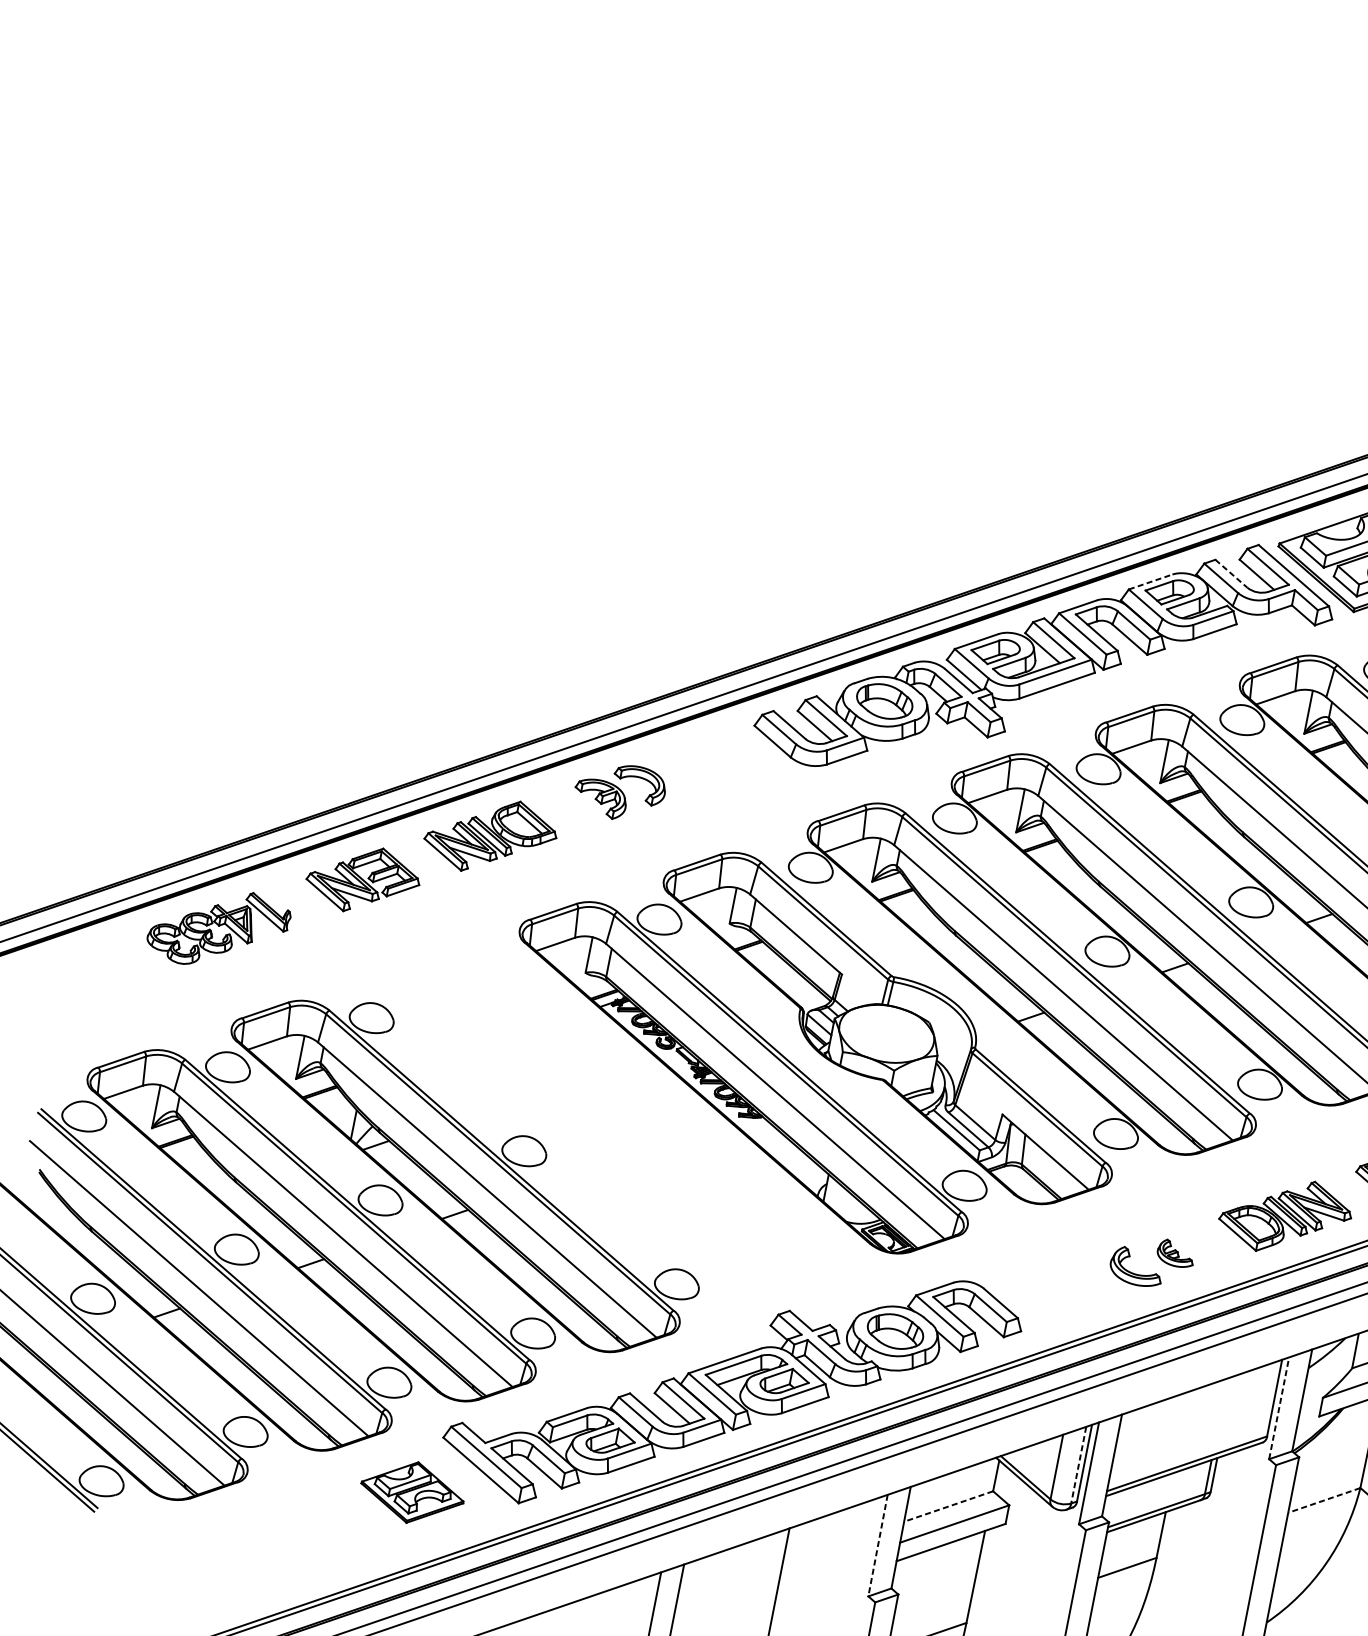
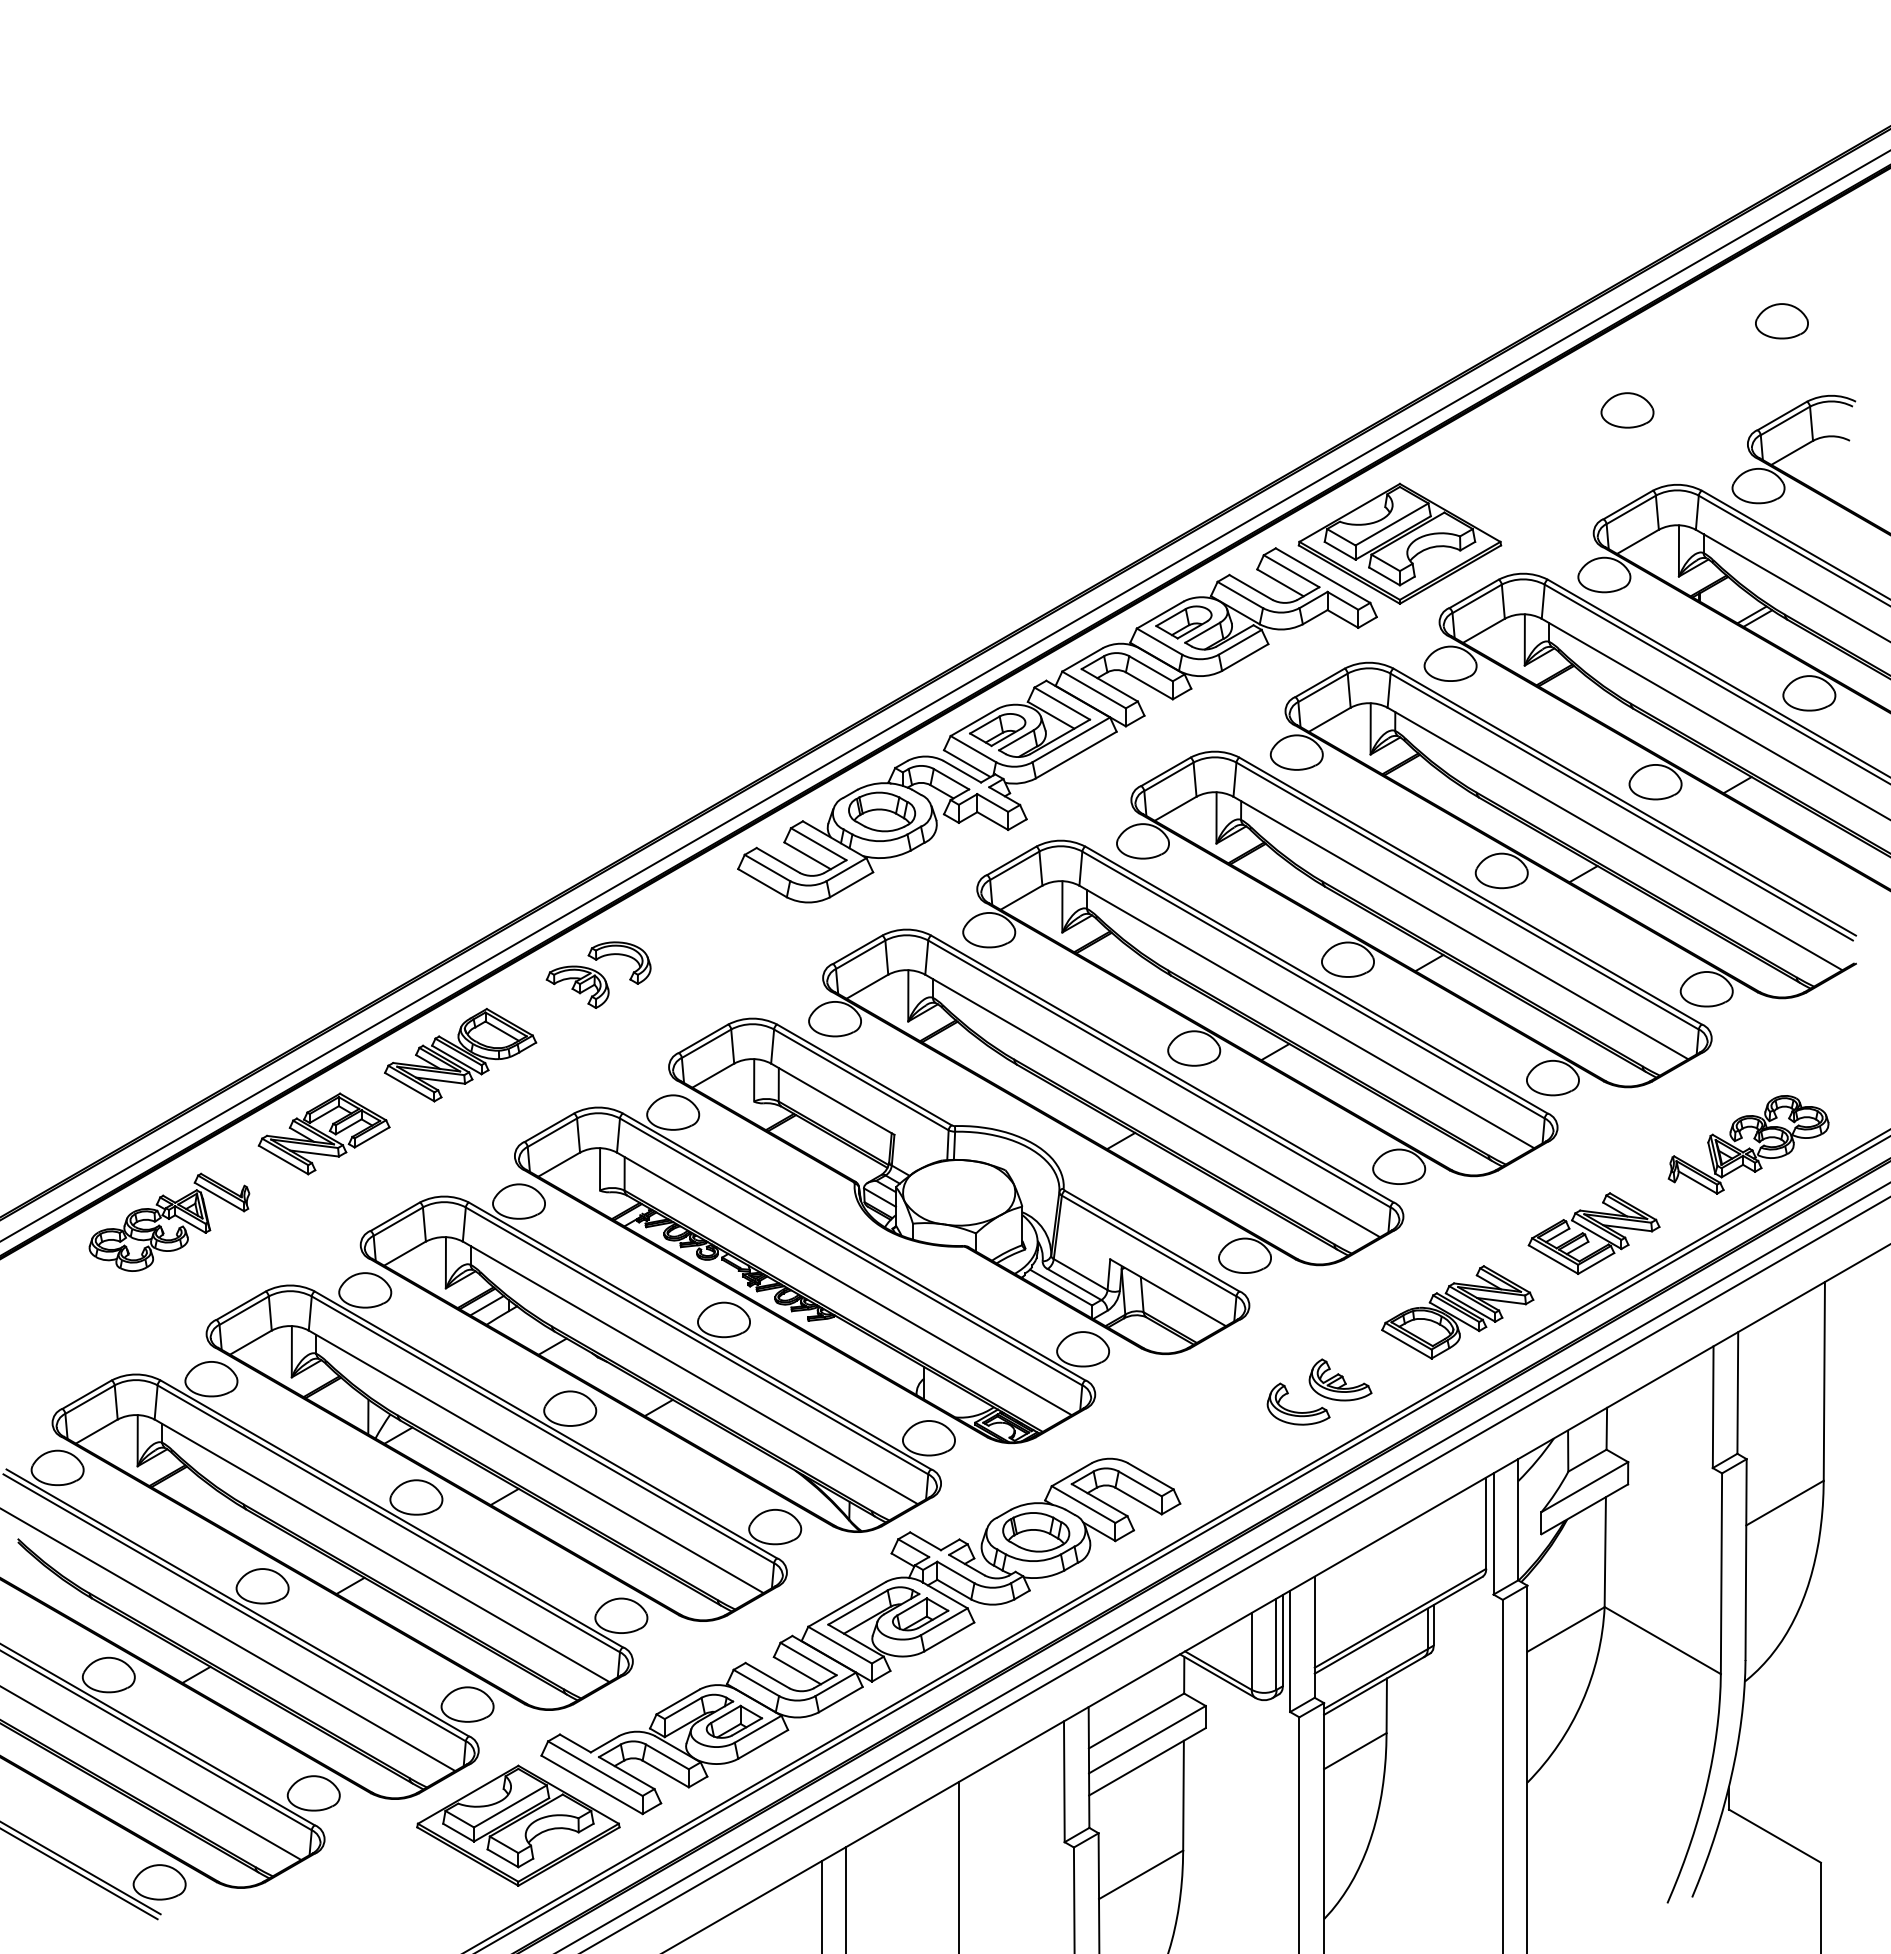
line: (1231, 573) -> (1250, 587), dashed -> solid
line: (1150, 582) -> (1160, 615), dashed -> solid
part: (606, 1122) -> (657, 1357), added
part: (1176, 1253) -> (1340, 1379), size x1.43
line: (1279, 1407) -> (1493, 1533), dashed -> solid
line: (1078, 1465) -> (1276, 1644), dashed -> solid
part: (412, 1492) -> (518, 1825), size x1.67
line: (1324, 1500) -> (1566, 1629), dashed -> solid
line: (948, 1506) -> (1136, 1720), dashed -> solid
line: (878, 1546) -> (1064, 1782), dashed -> solid

